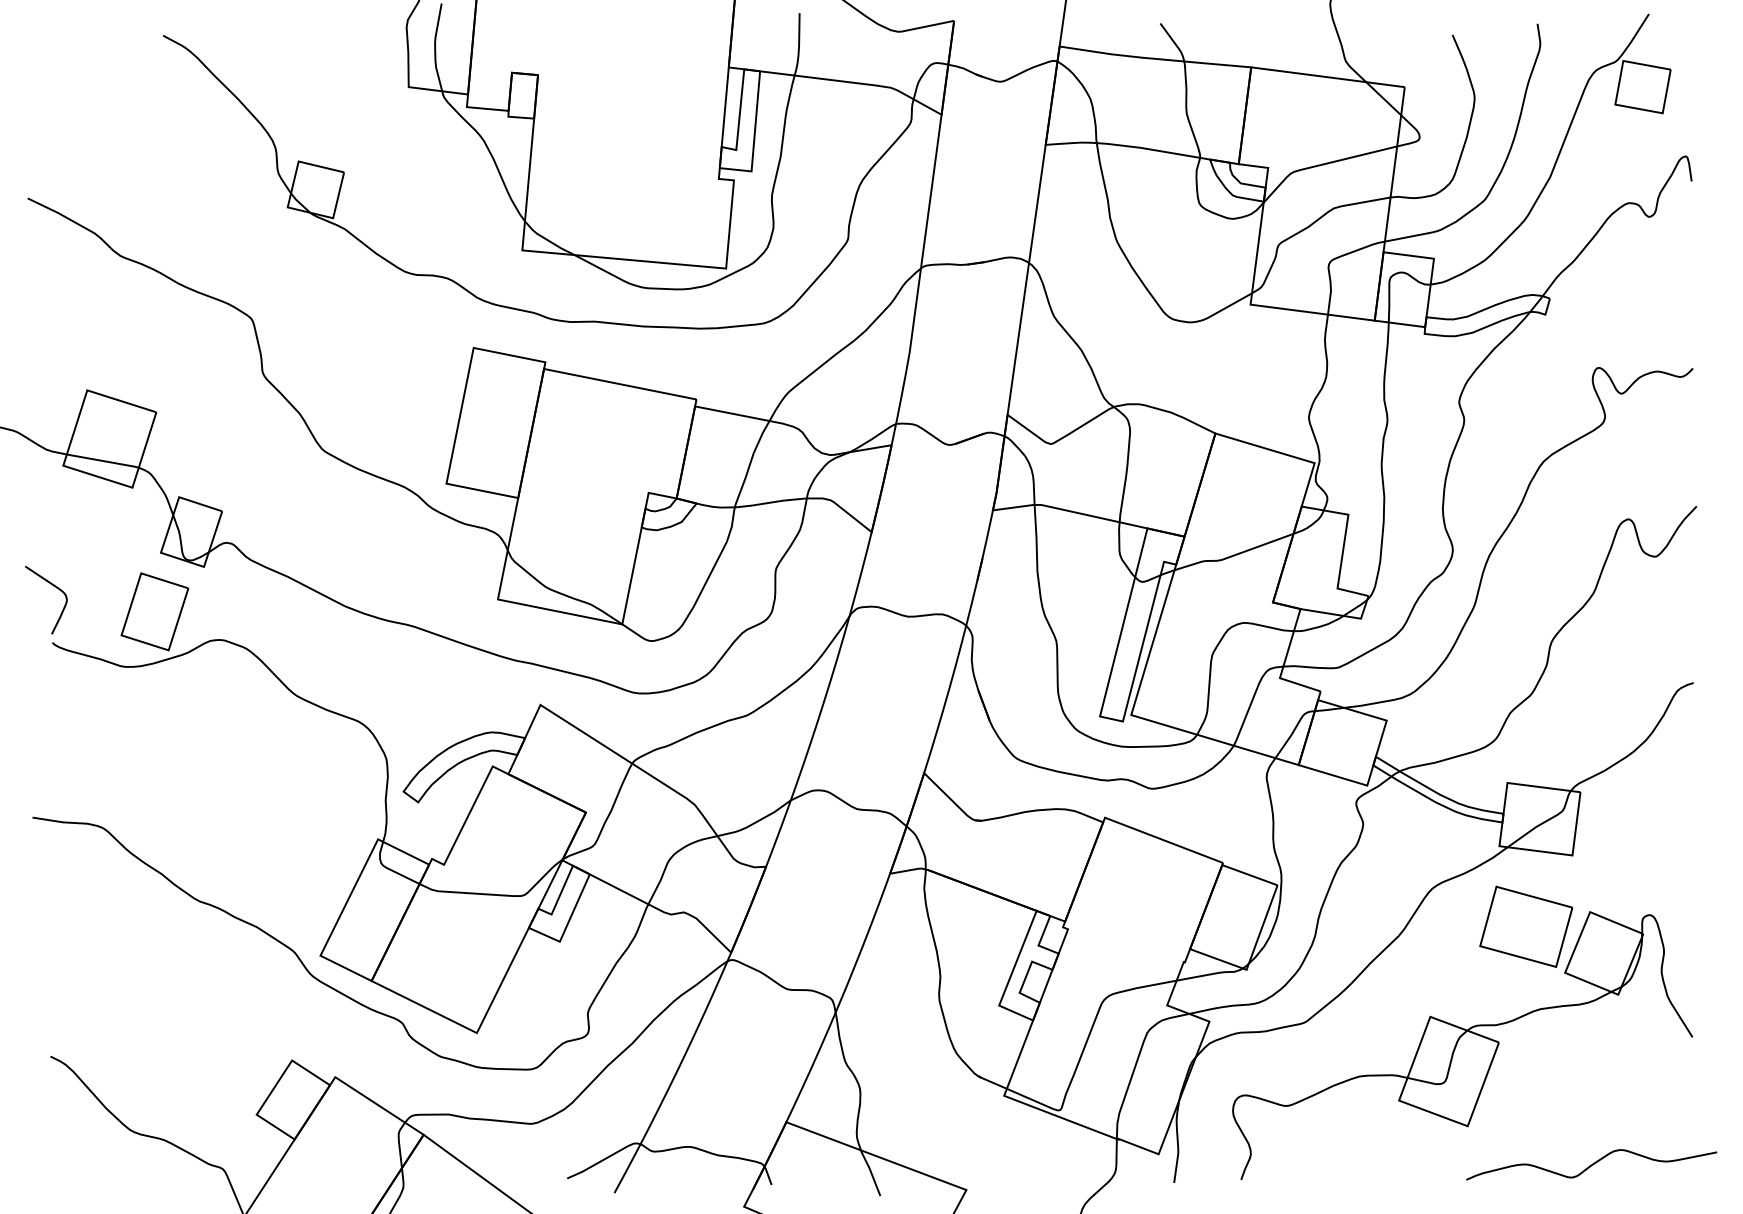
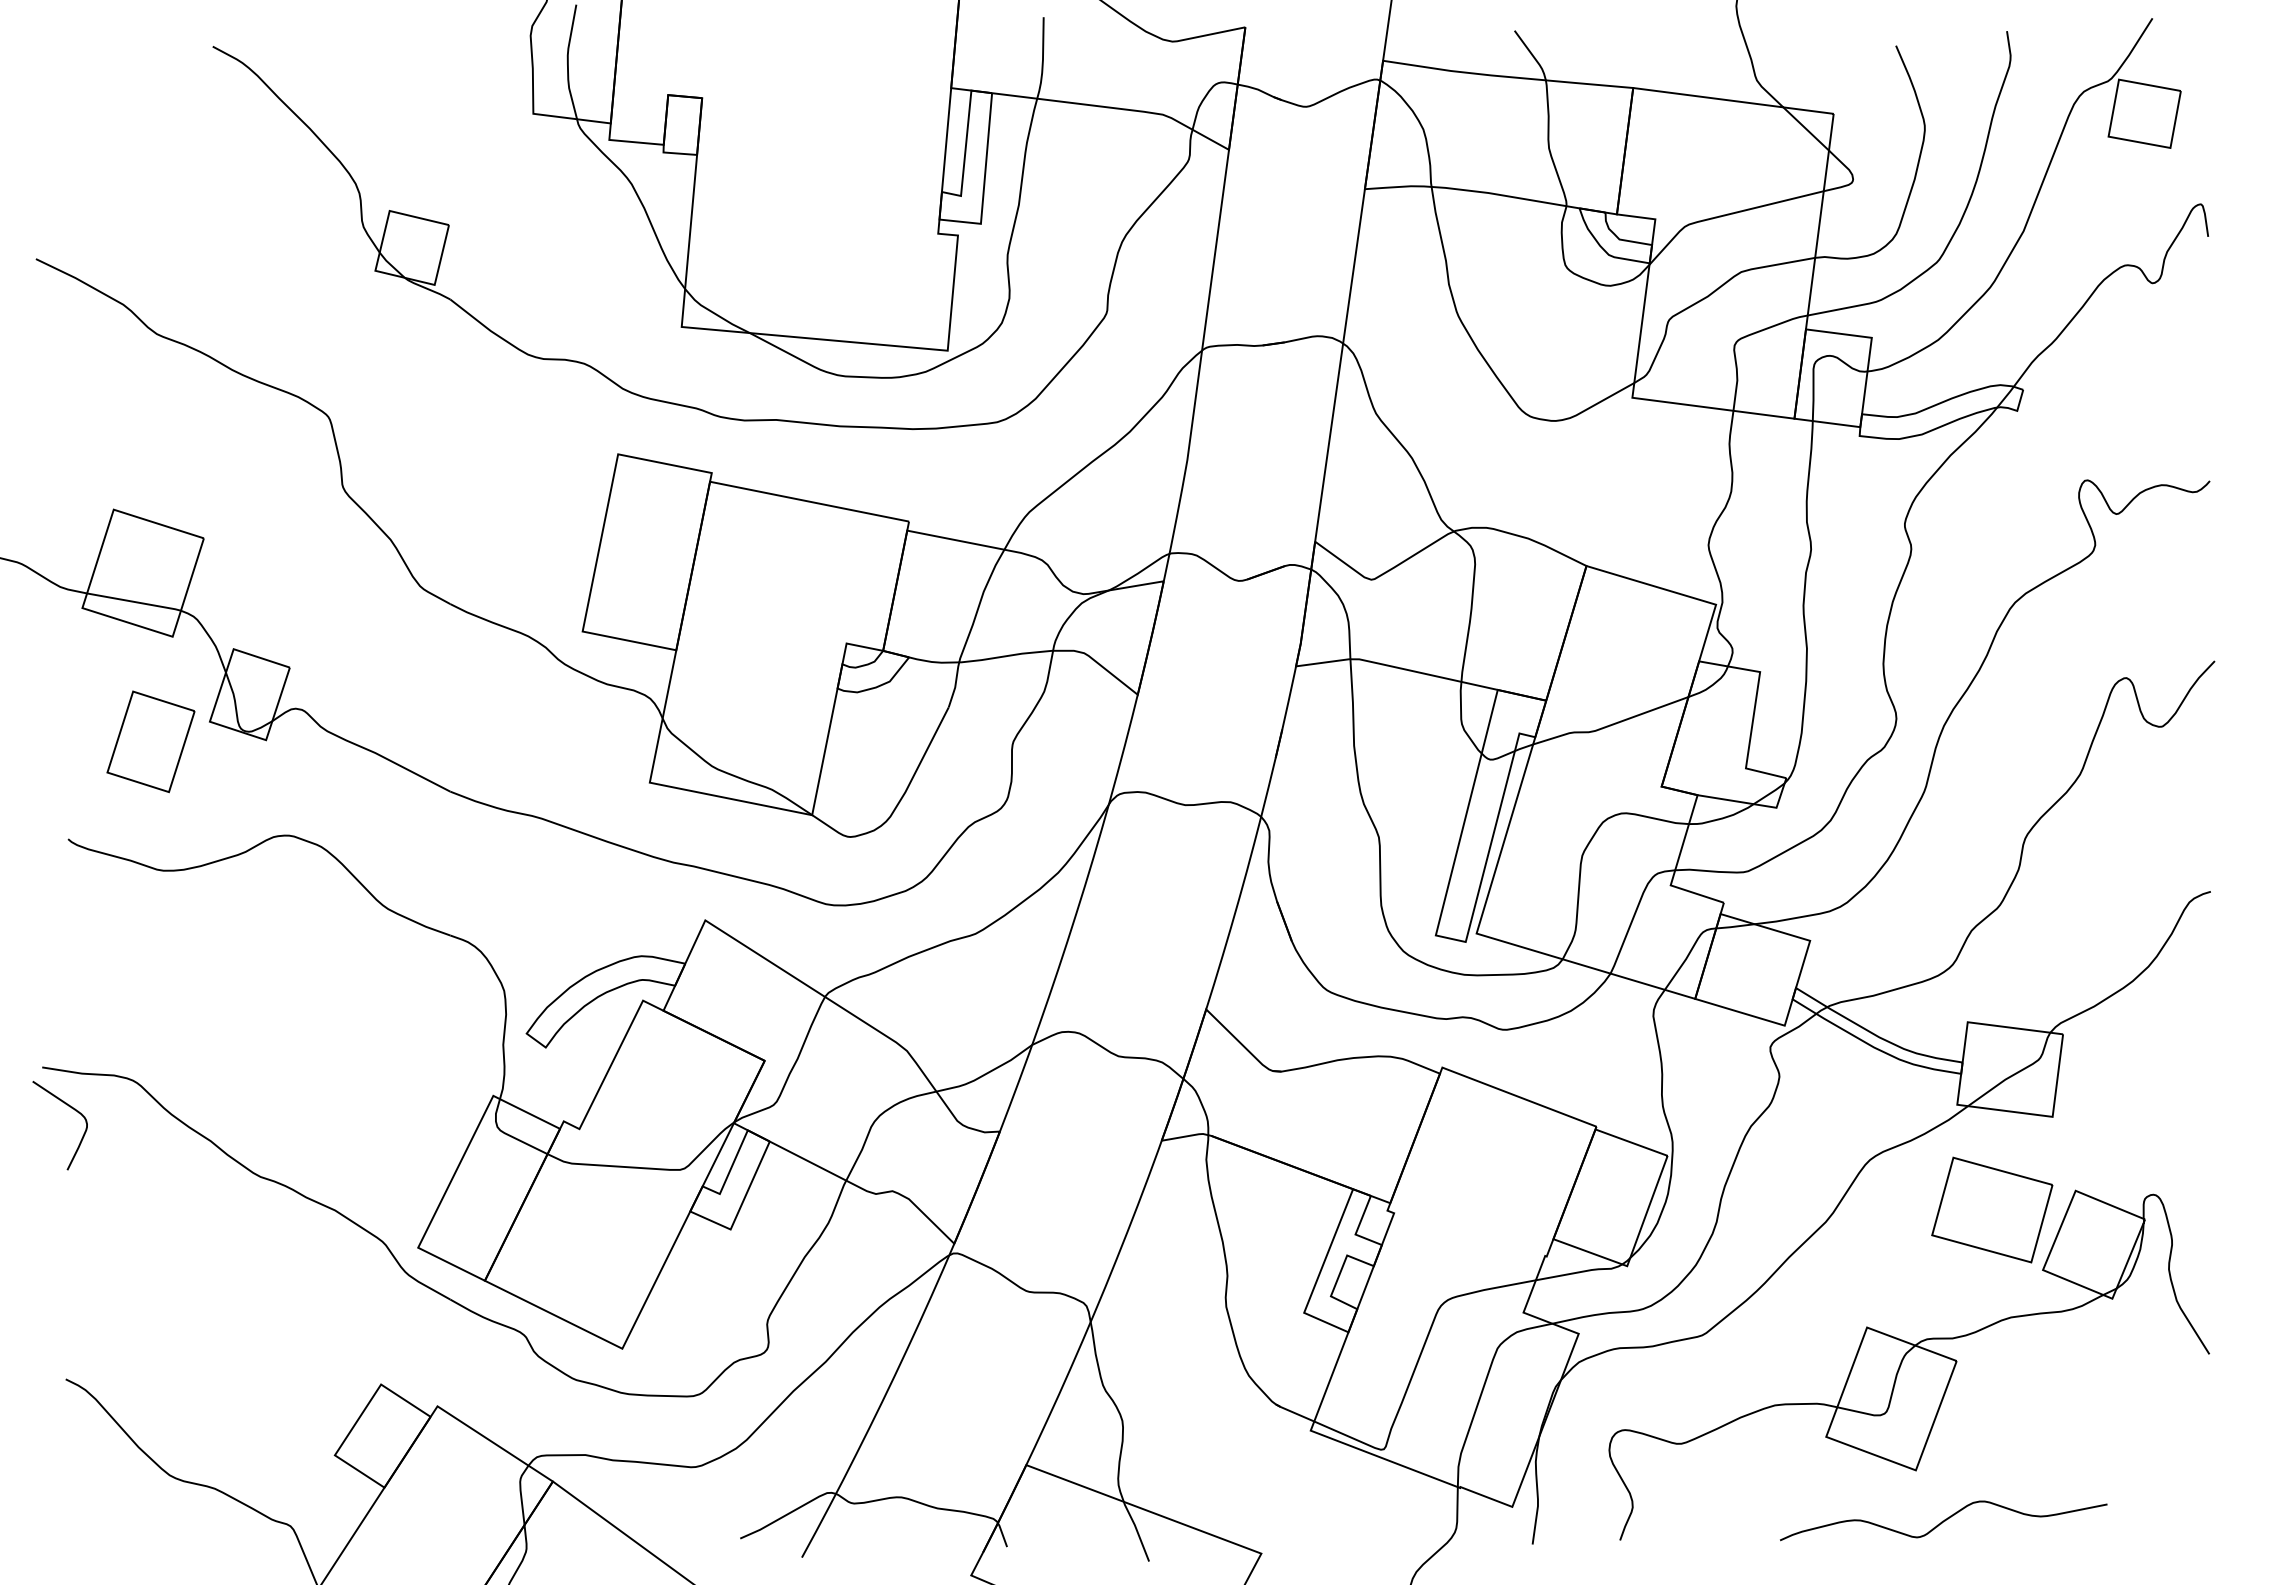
curve: (54, 587) -> (71, 1108), moved
part: (154, 611) -> (150, 741), moved
curve: (1591, 1164) -> (1943, 1520), moved

